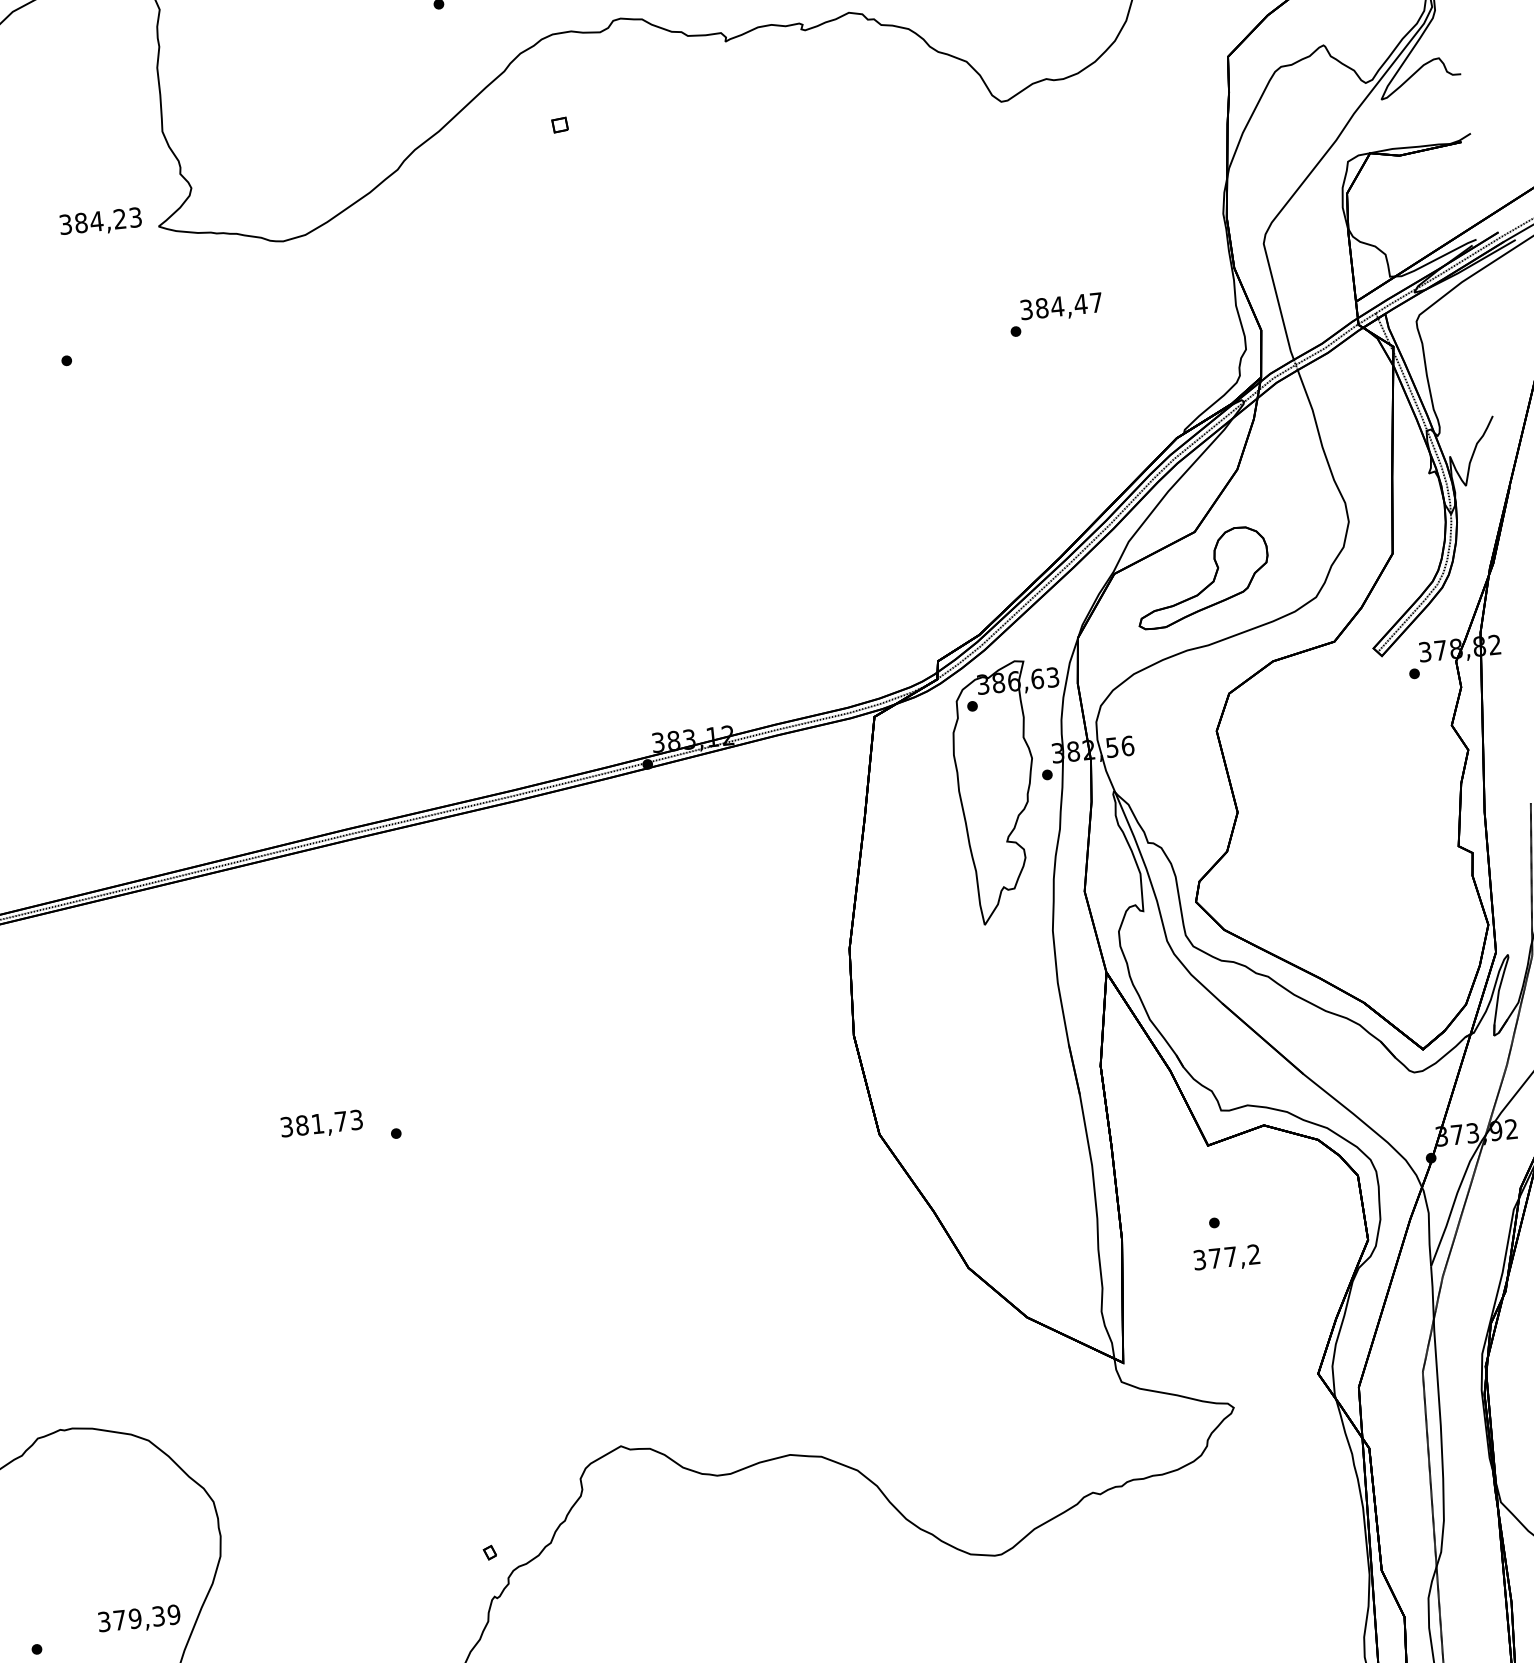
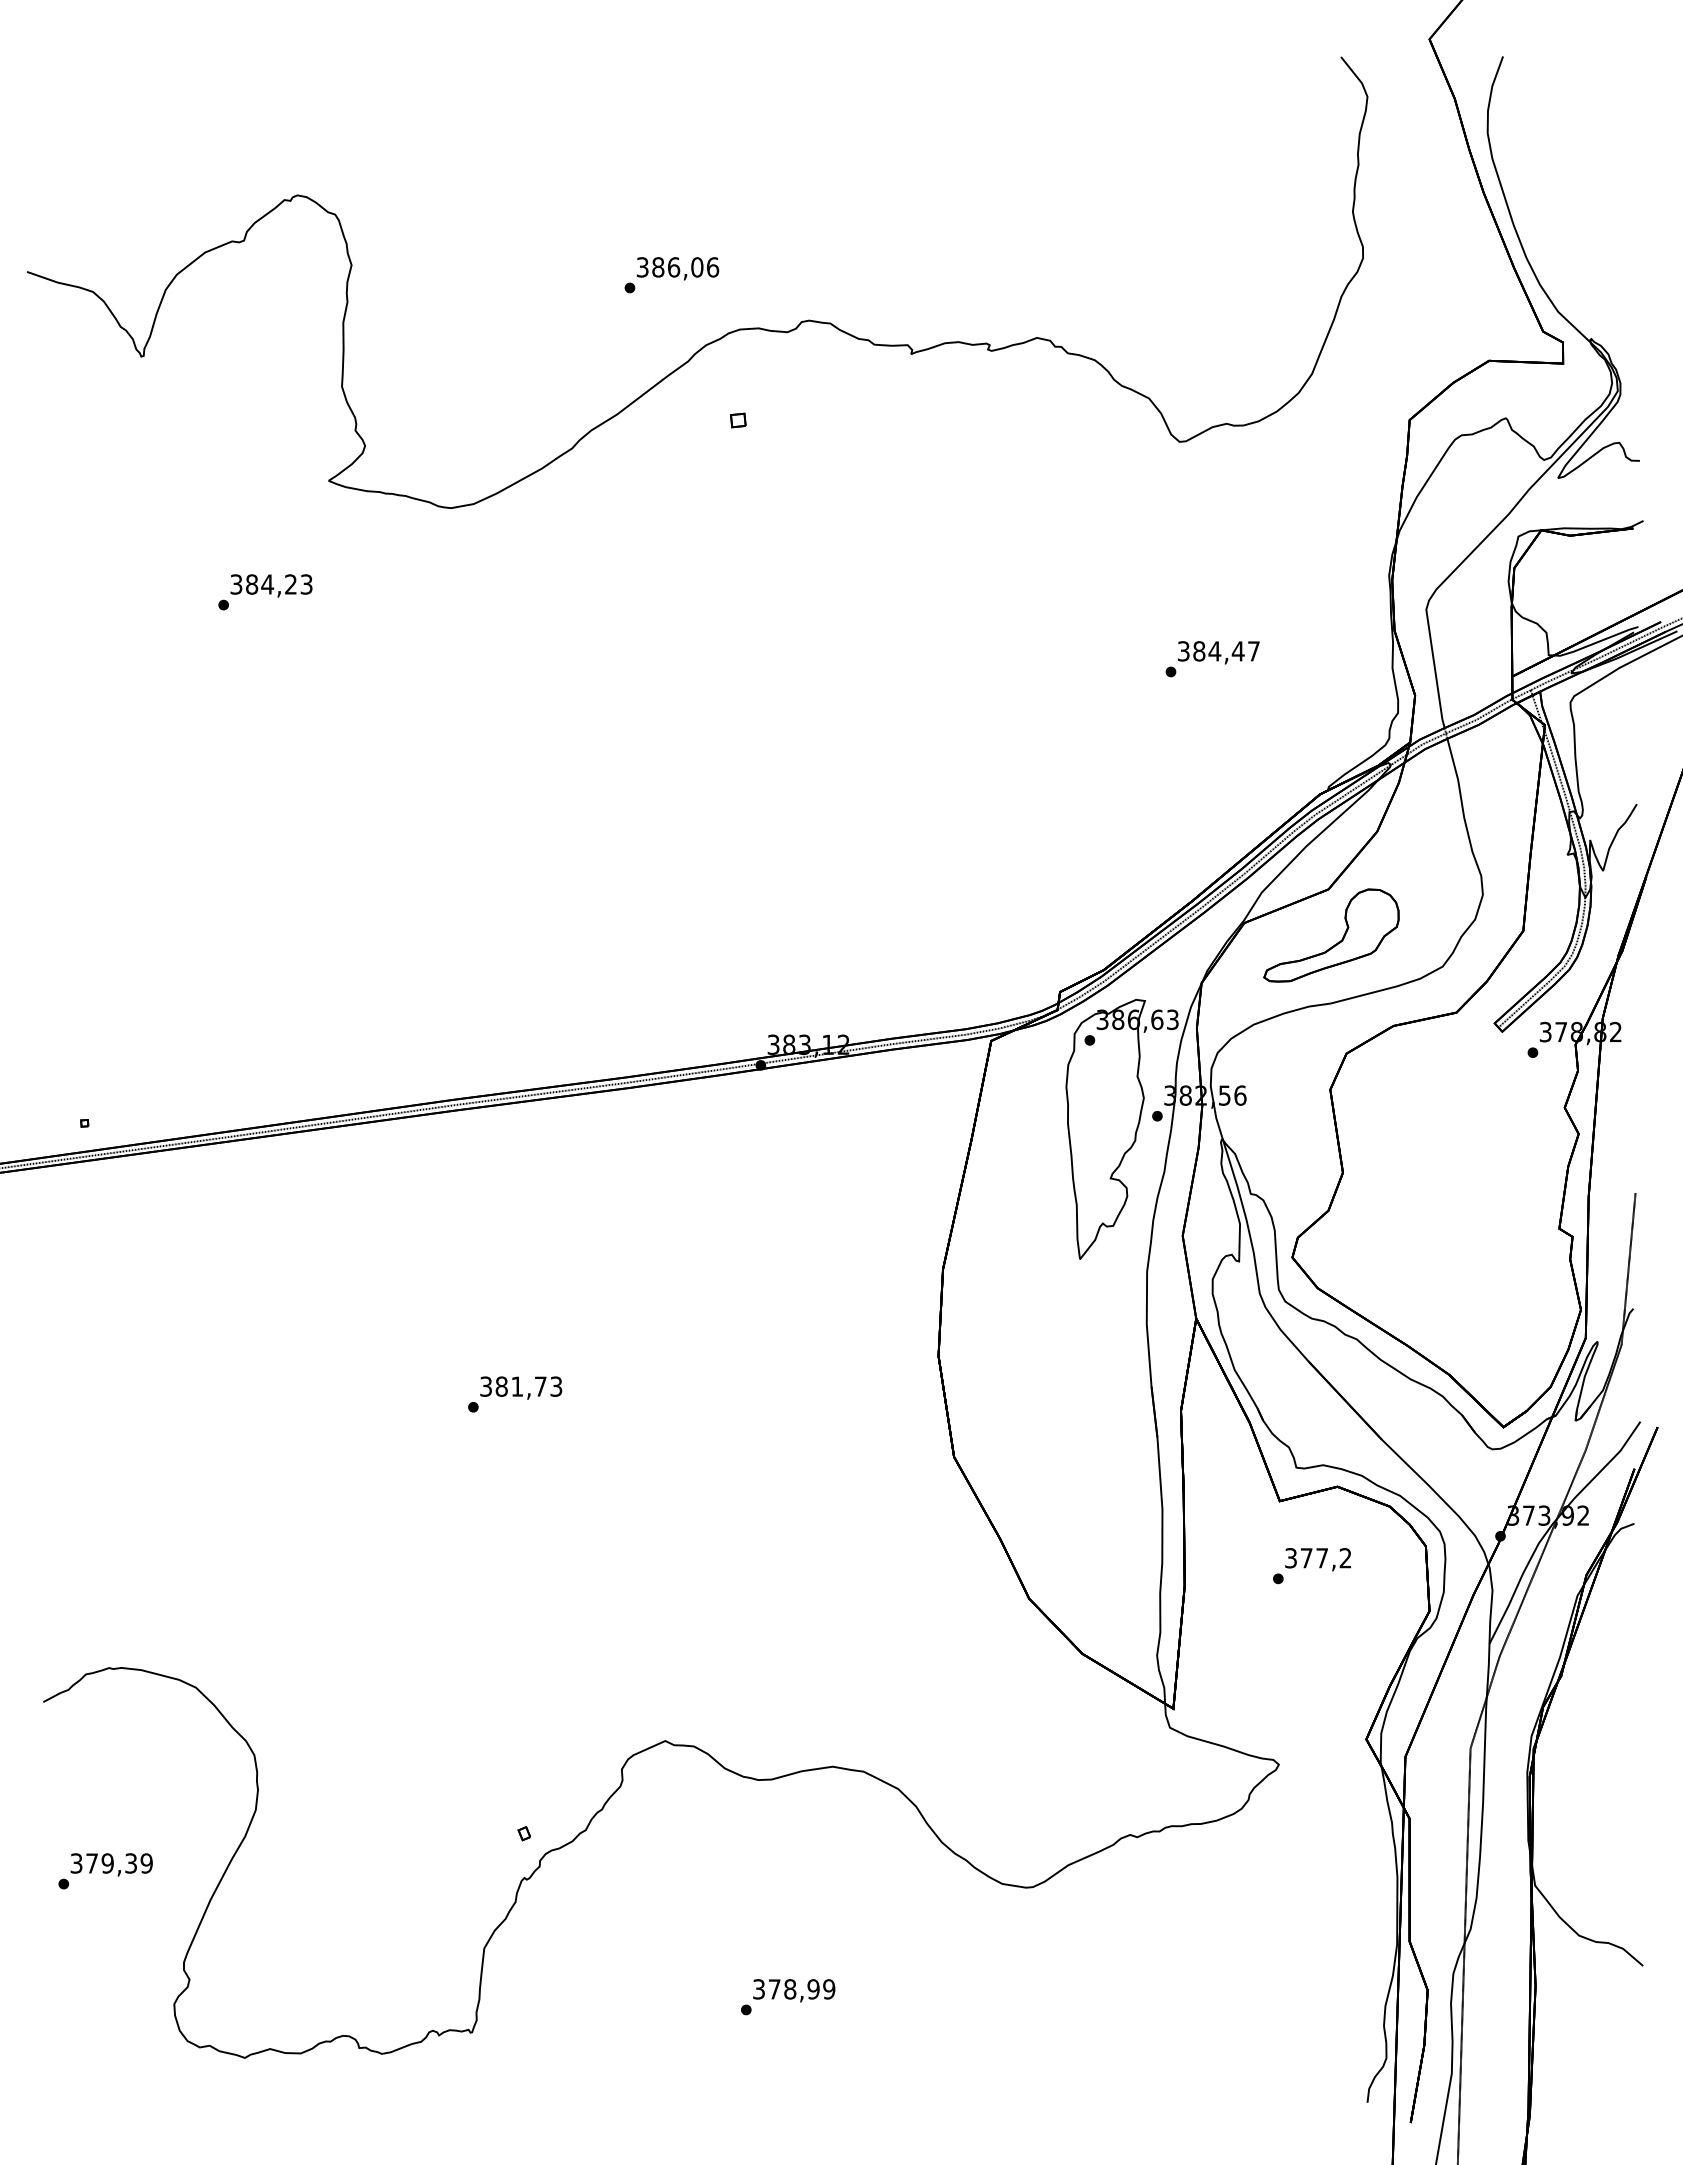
text: (100, 222) -> (271, 585), moved
text: (322, 1124) -> (521, 1387), moved
text: (1226, 1258) -> (1317, 1559), moved
text: (139, 1619) -> (111, 1864), moved

